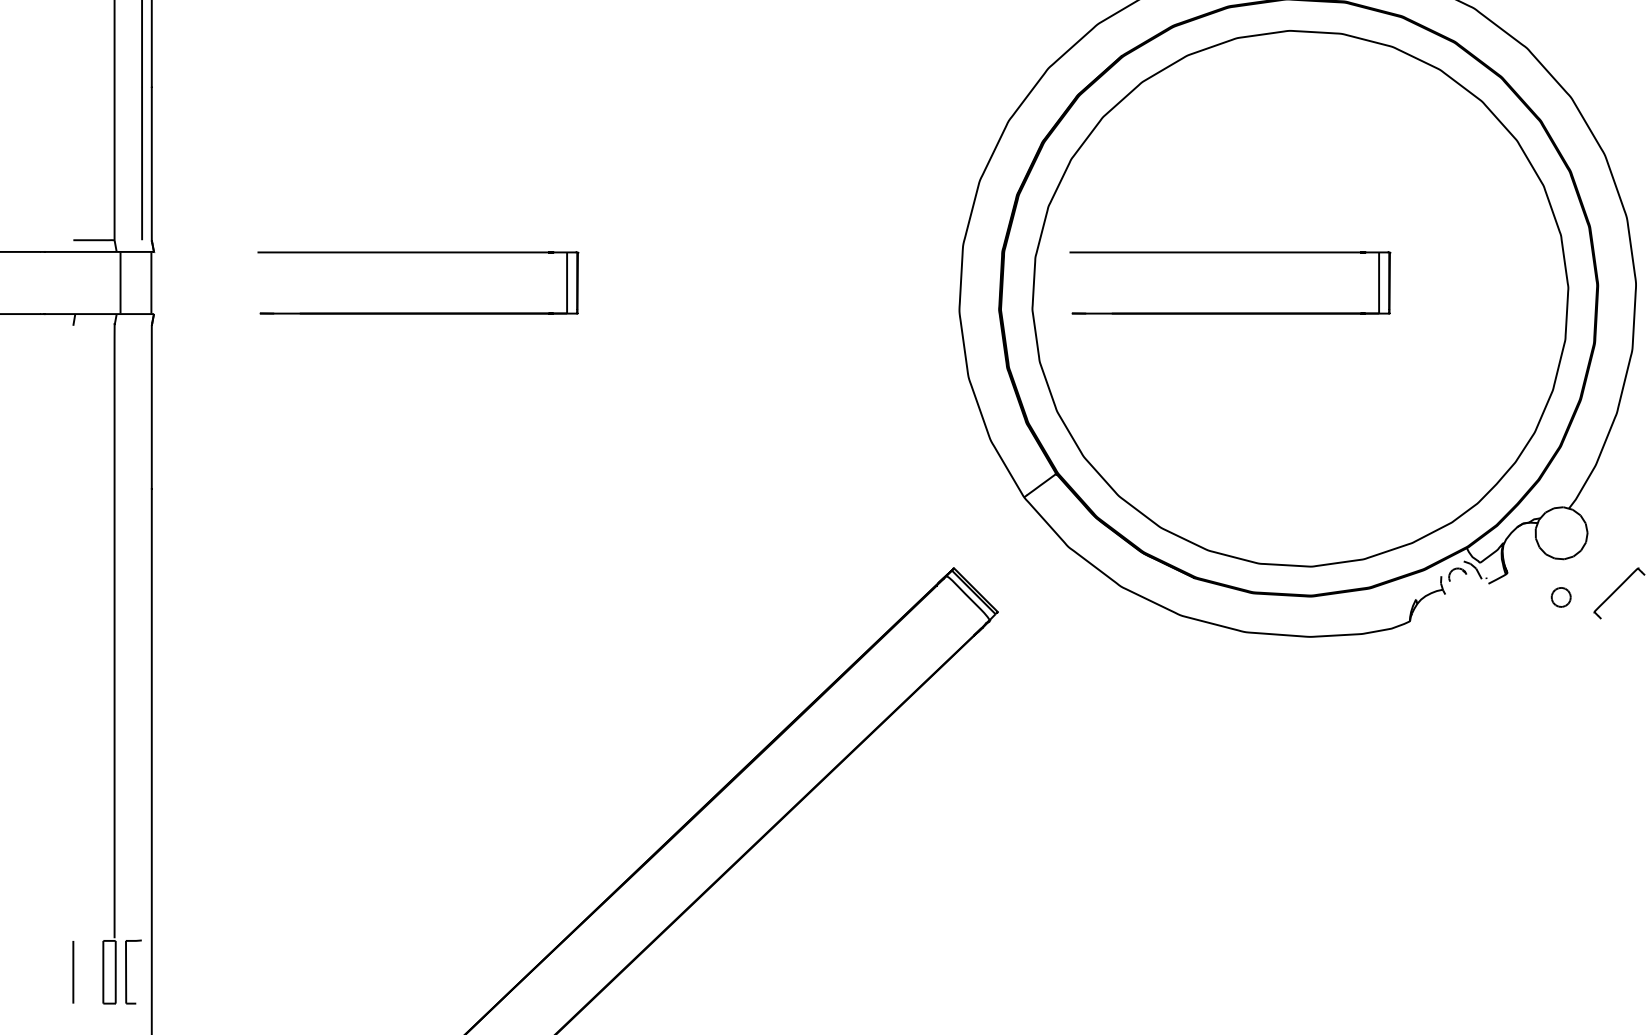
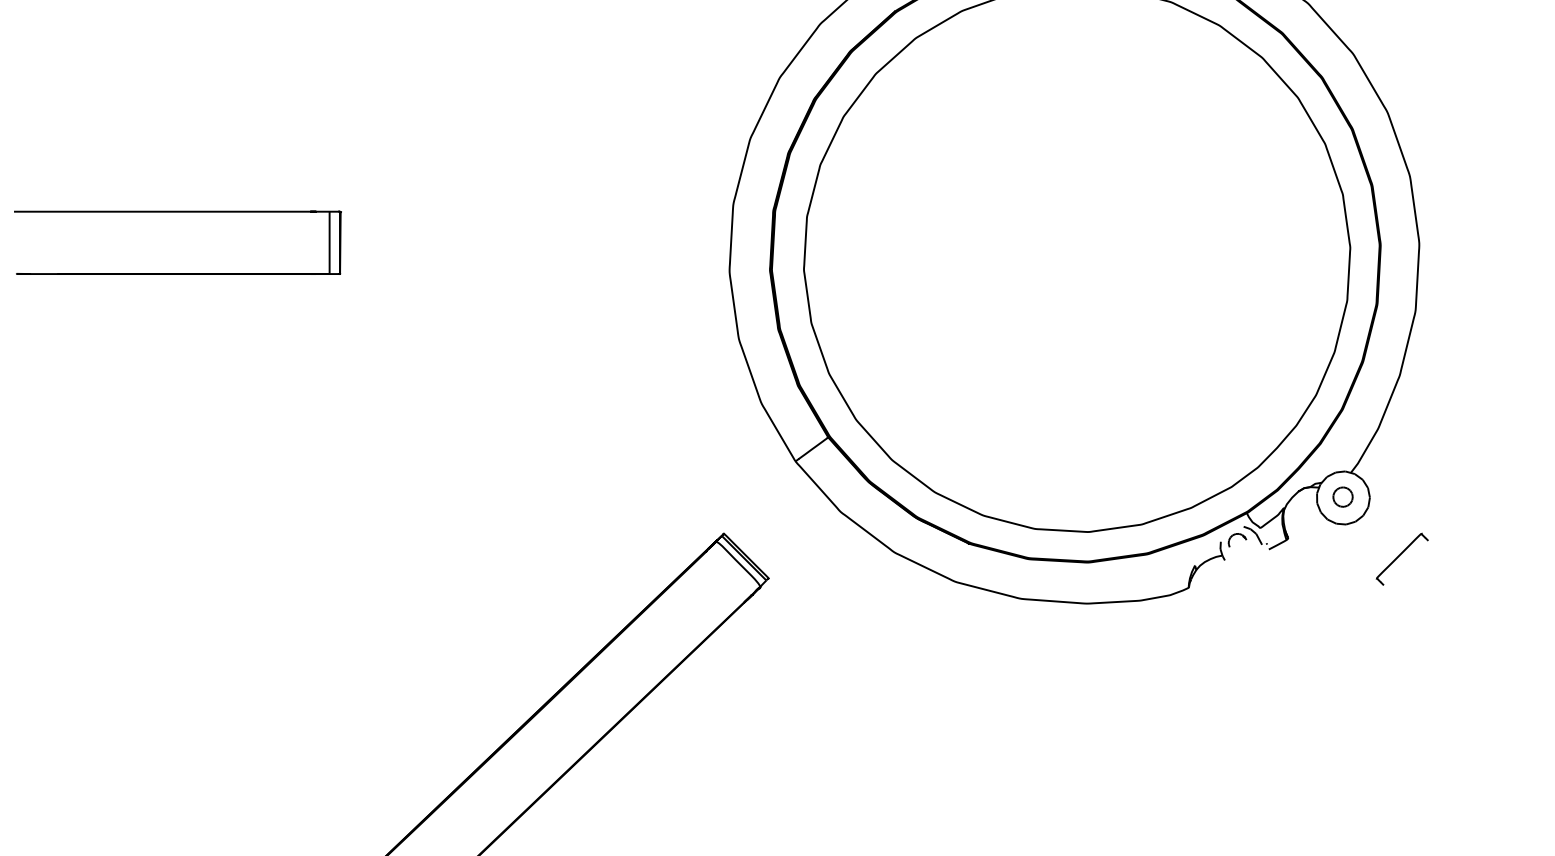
part: (1230, 253) -> (1005, 212), removed
part: (1560, 597) -> (1342, 497), moved

